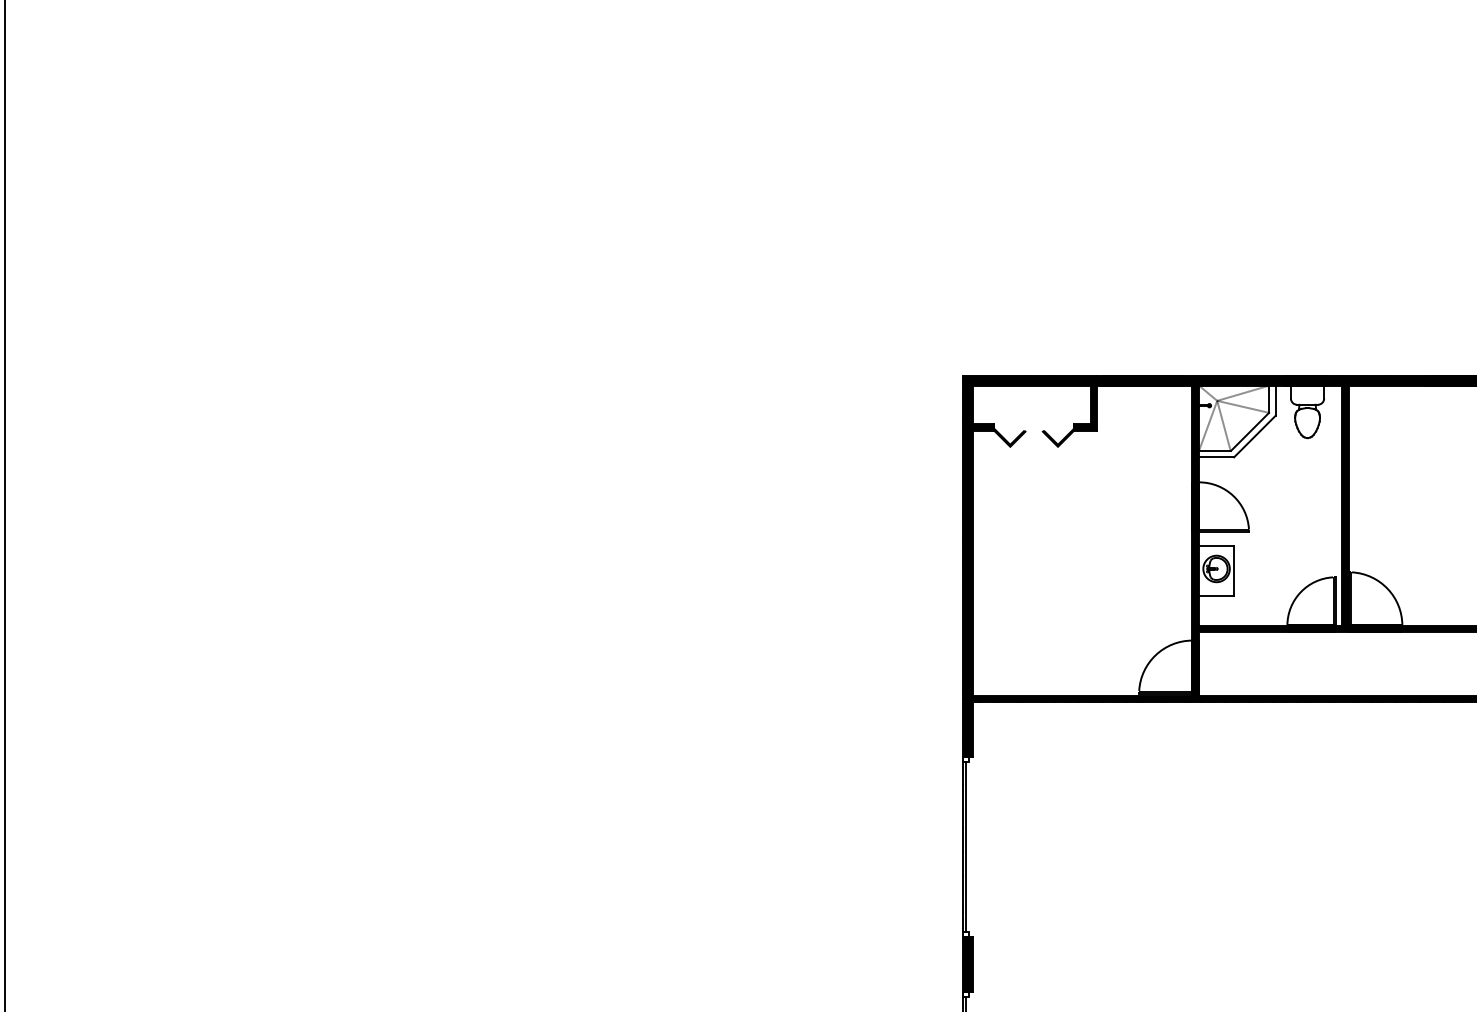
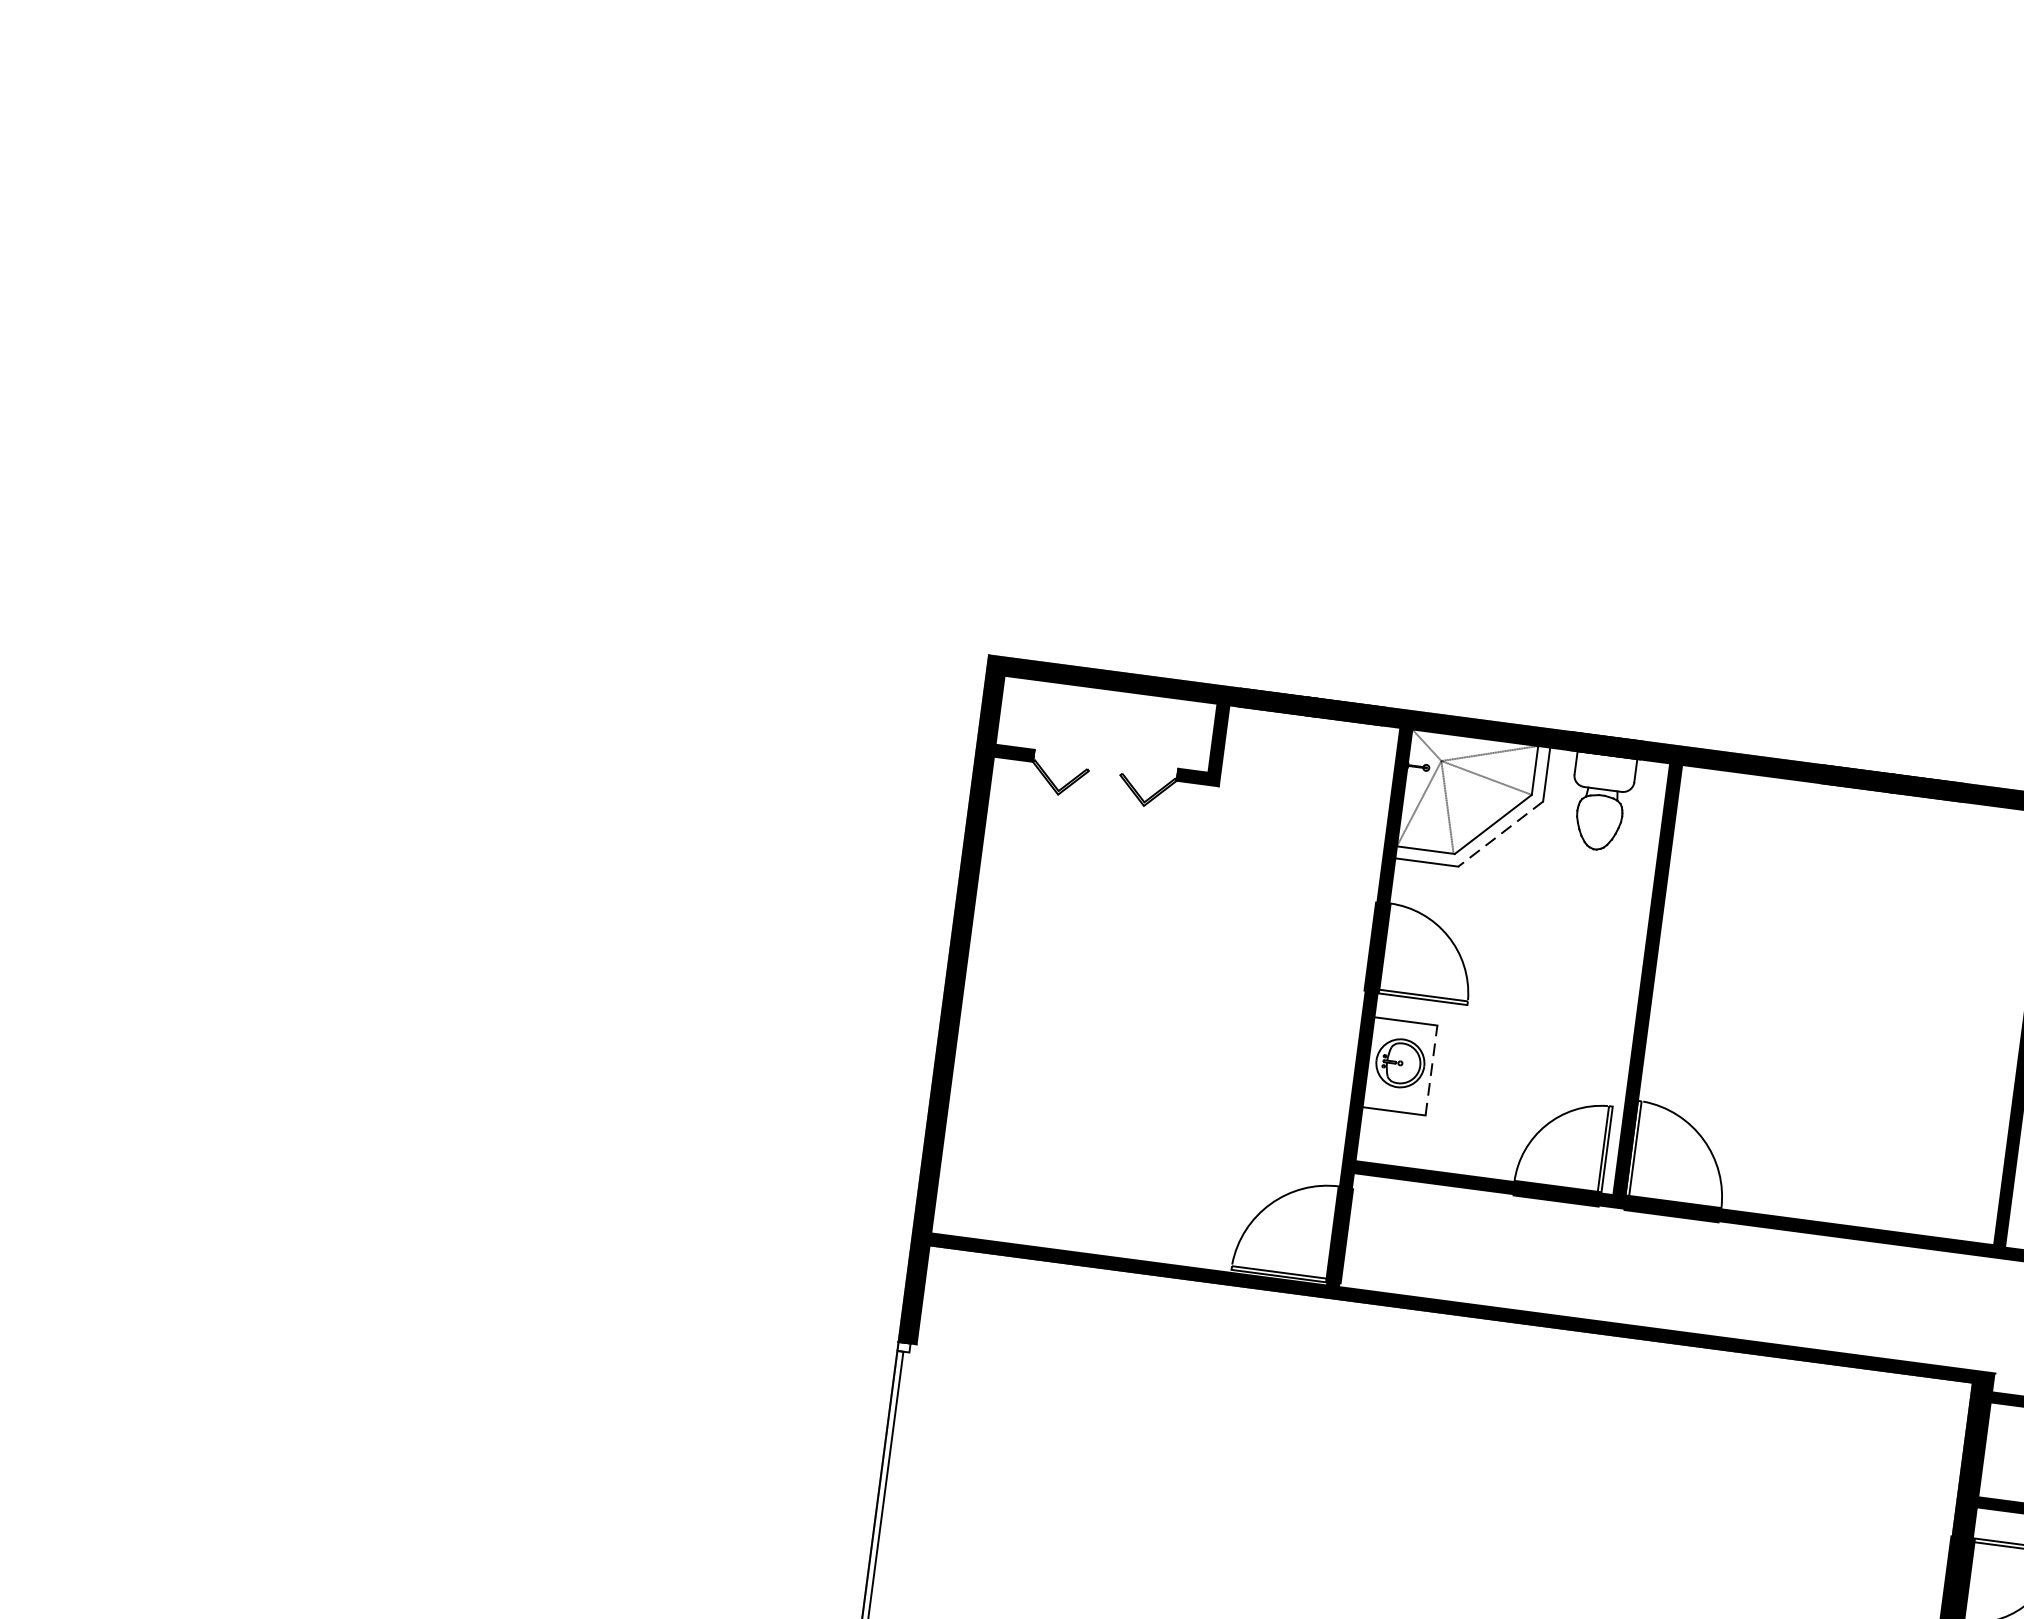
line: (1254, 436) -> (1499, 833), solid -> dashed
line: (1234, 570) -> (1432, 1070), solid -> dashed

